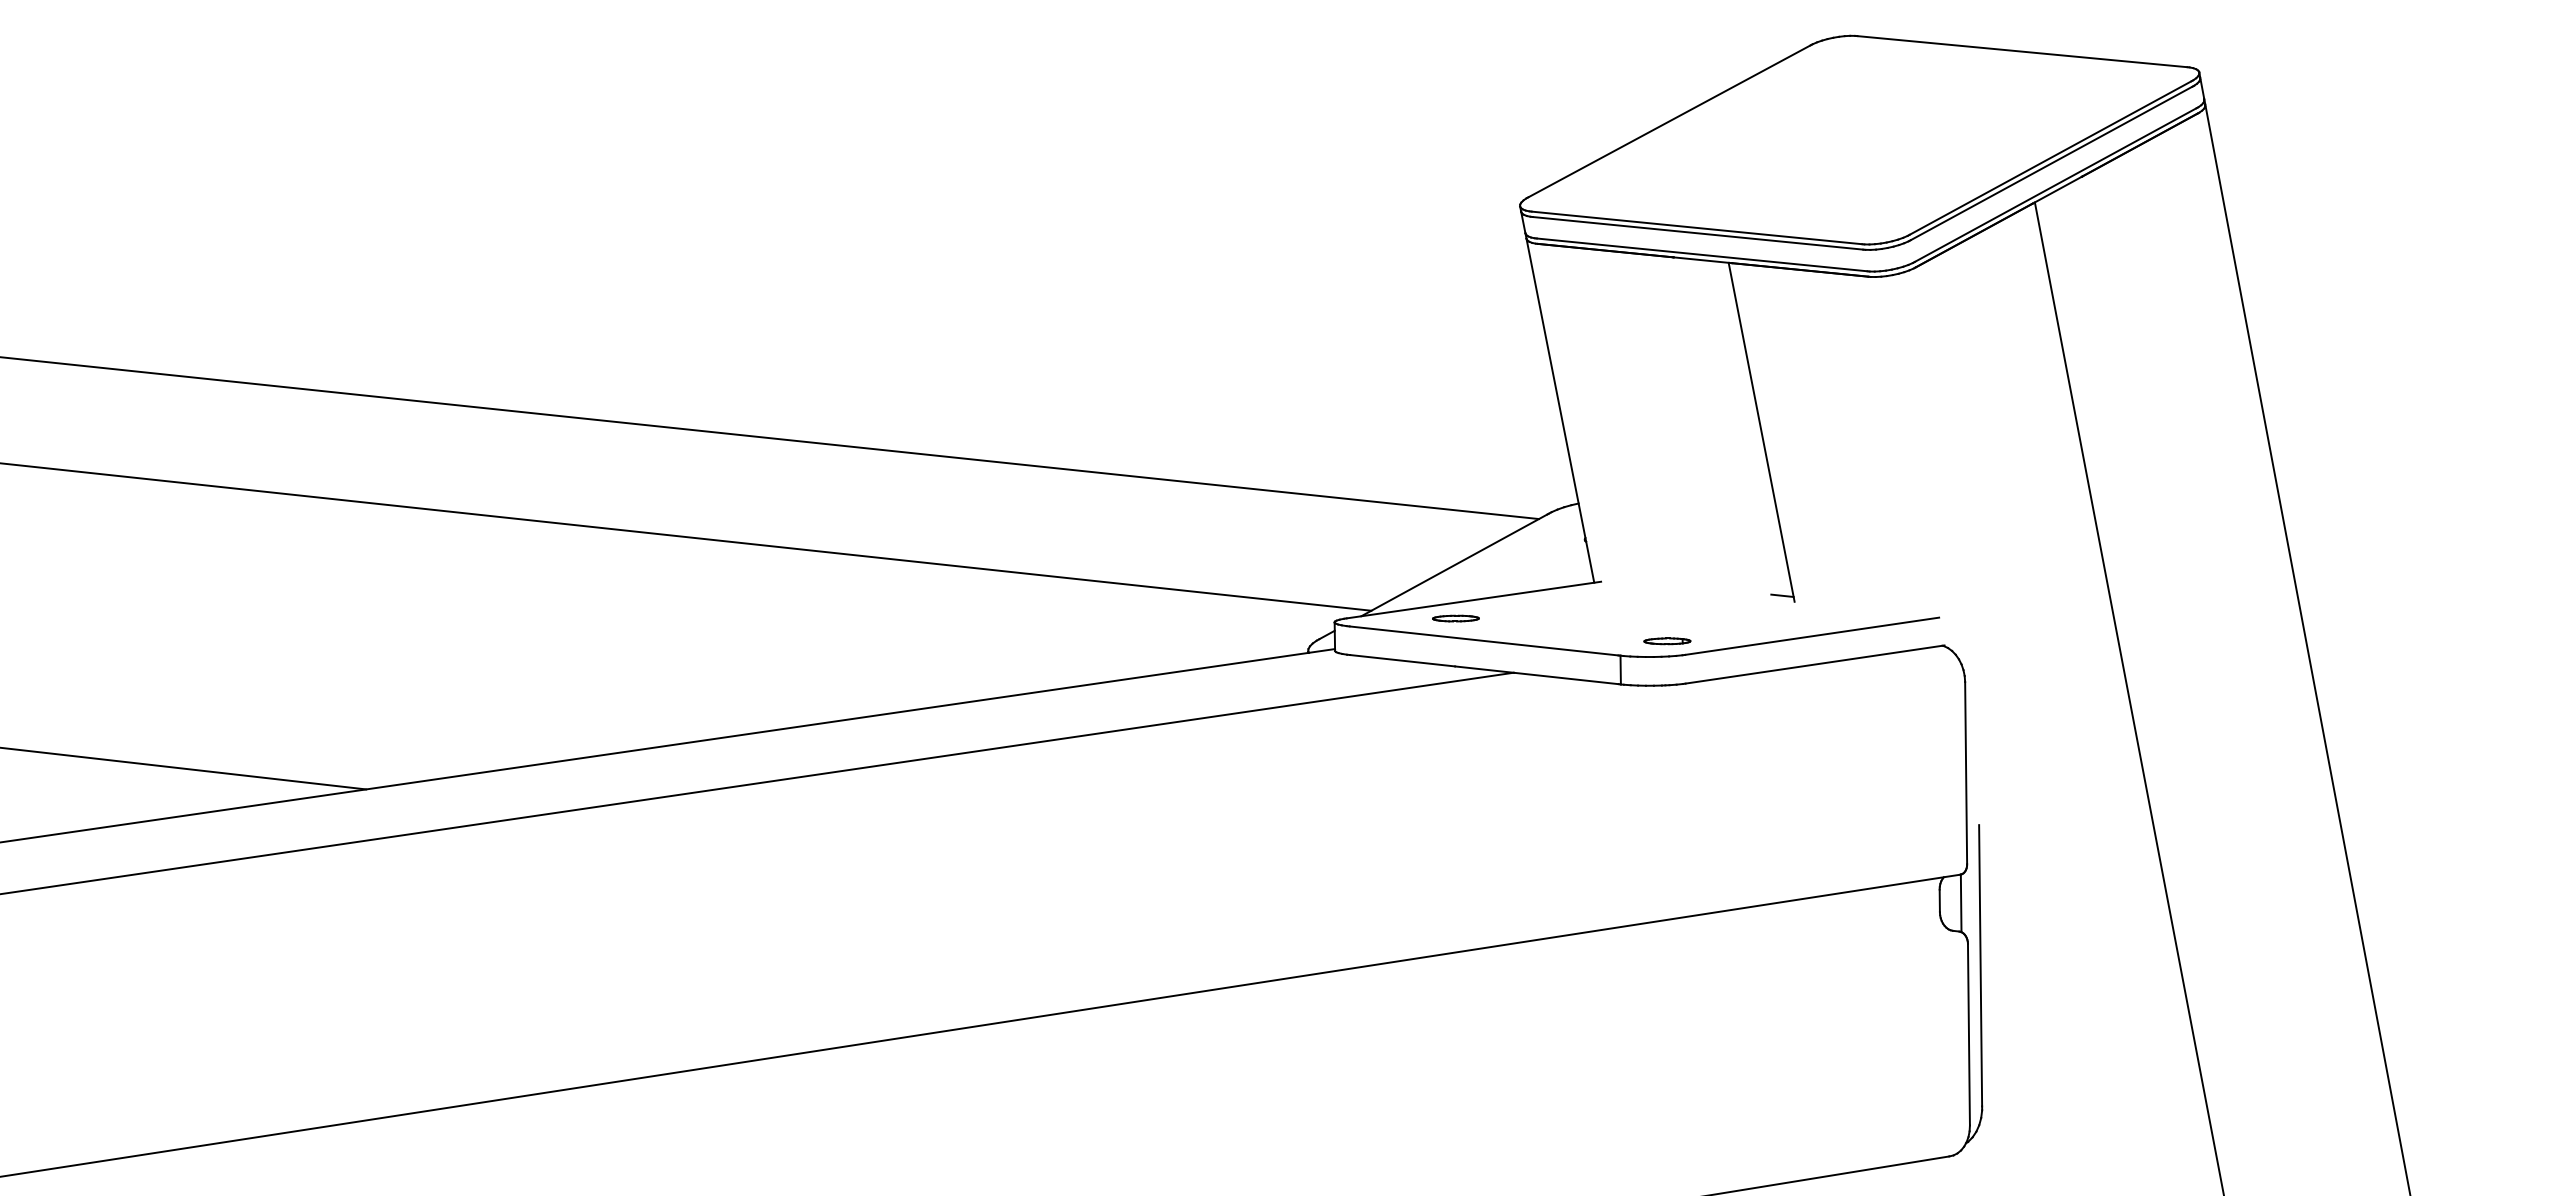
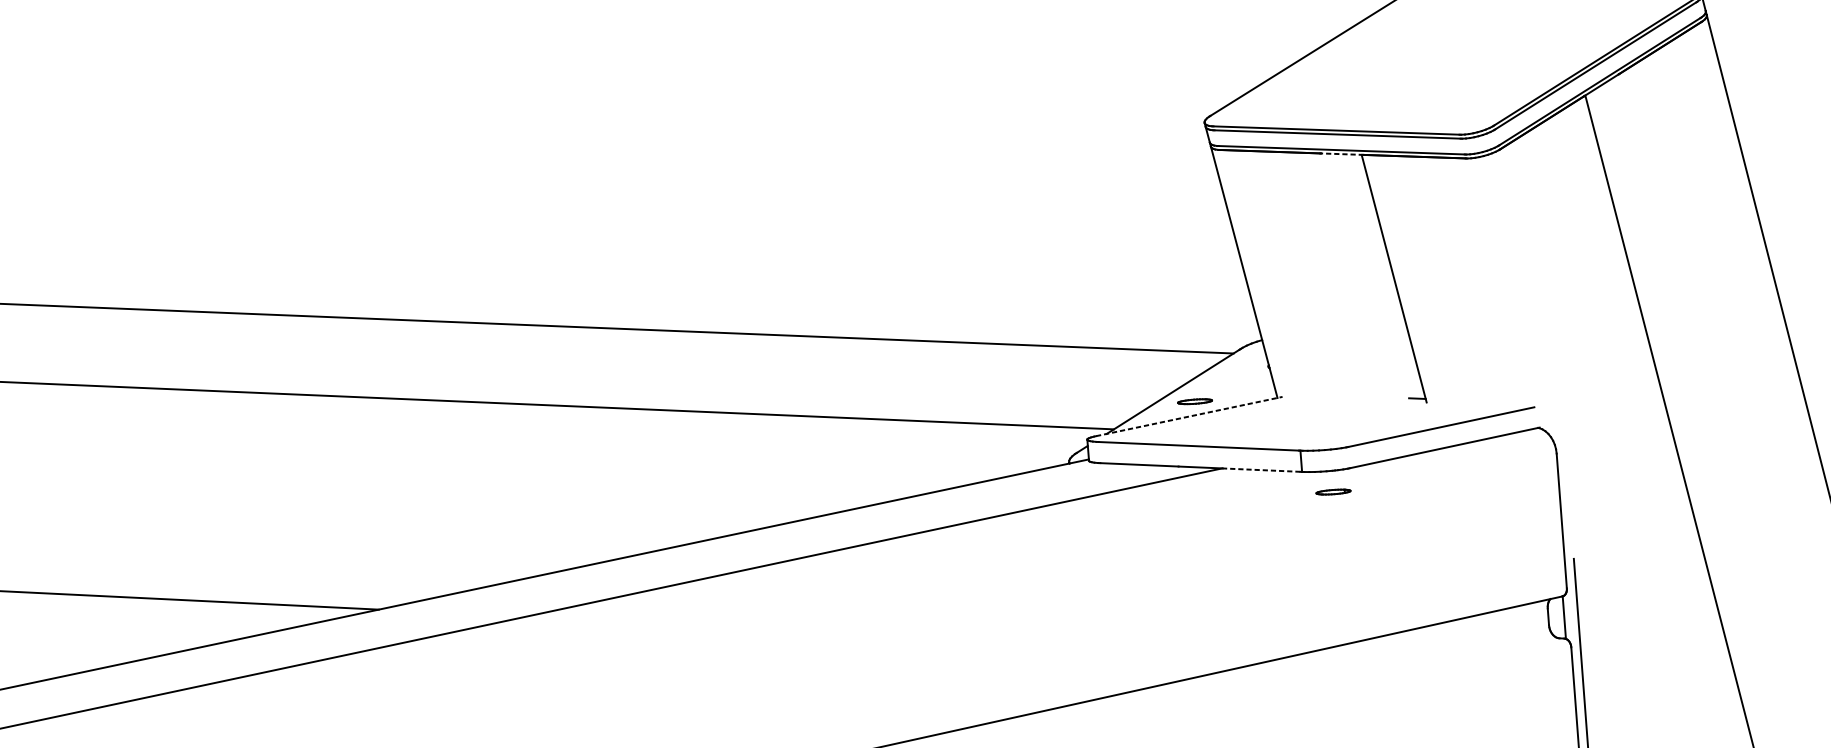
line: (1702, 260) -> (1342, 154), solid -> dashed
line: (1473, 600) -> (1189, 416), solid -> dashed
part: (1455, 618) -> (1194, 401), moved
part: (1667, 641) -> (1333, 492), moved
line: (1566, 678) -> (1261, 470), solid -> dashed

